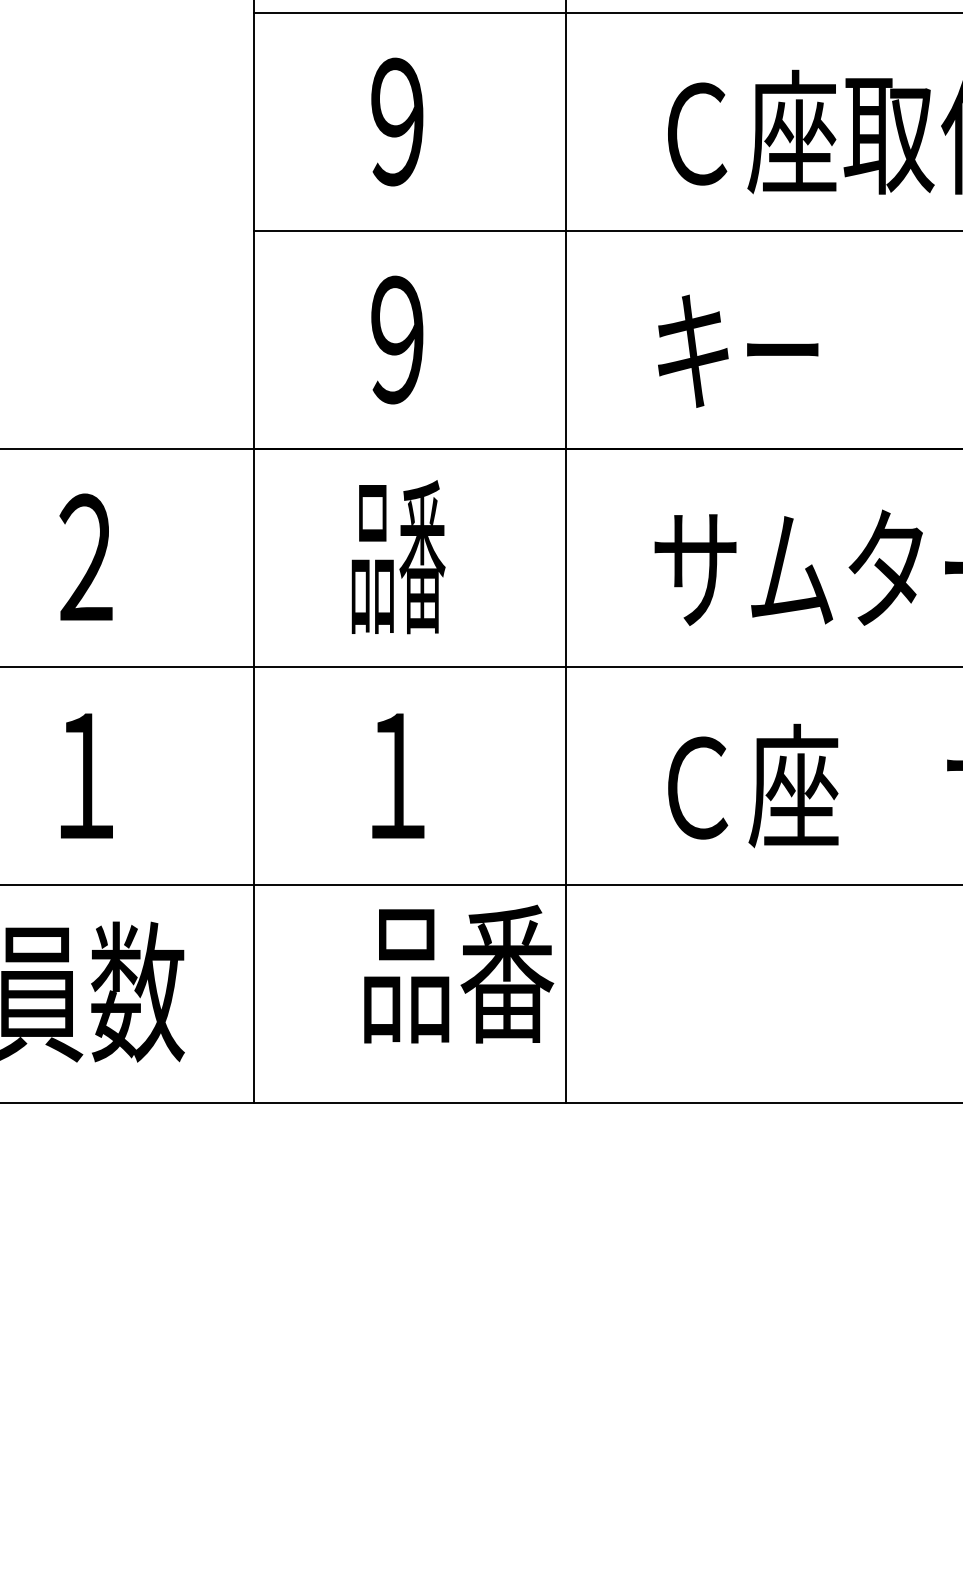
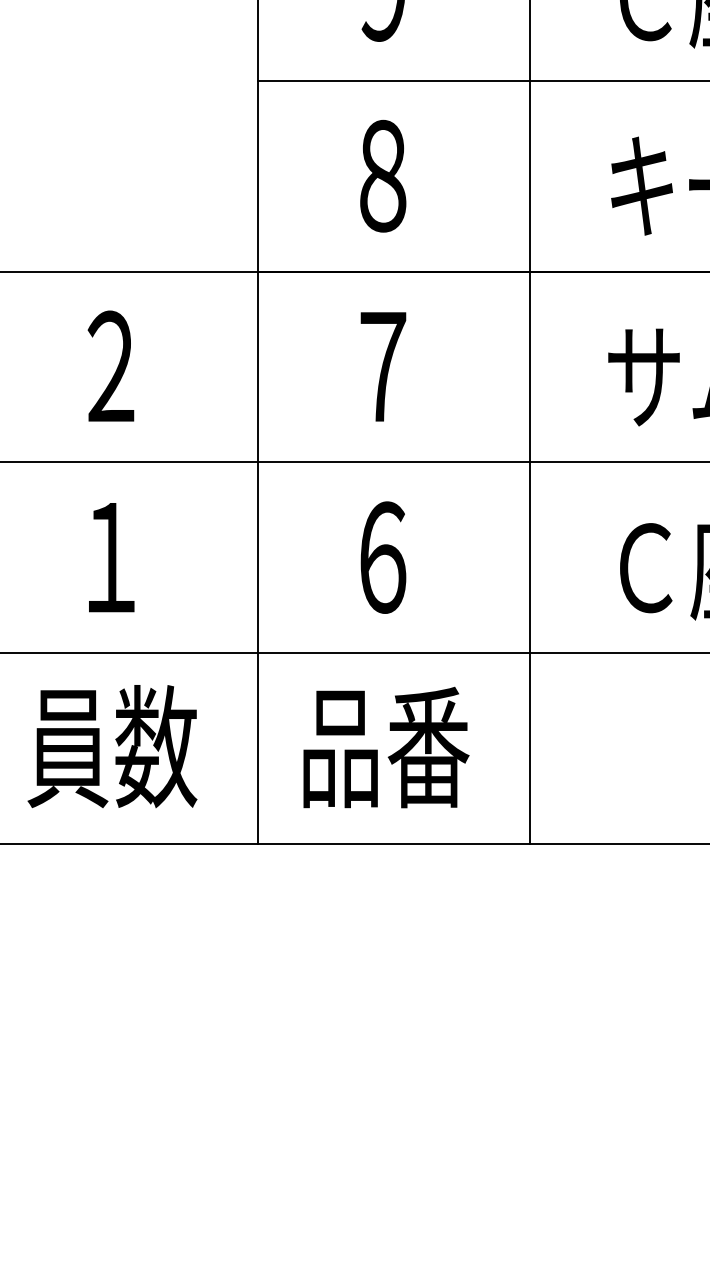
text: (397, 339) -> (383, 175), ９ -> ８
text: (398, 557) -> (384, 366), 品番 -> ７
text: (397, 775) -> (383, 557), １ -> ６
text: (459, 973) -> (386, 746), moved

